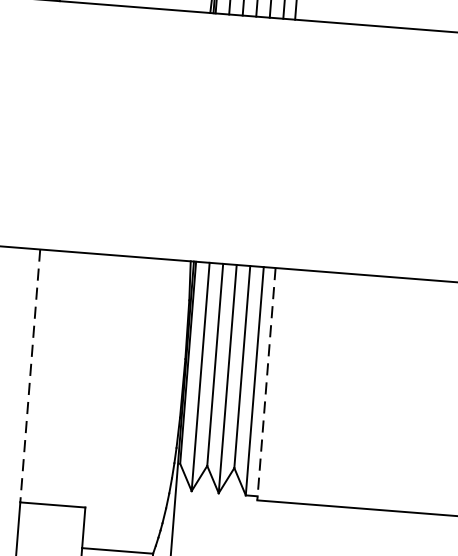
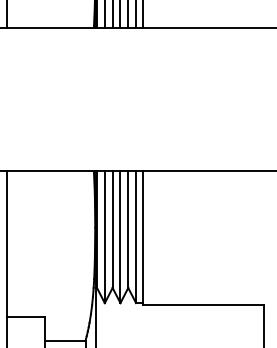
line: (31, 376) -> (7, 244), dashed -> solid
line: (265, 384) -> (142, 238), dashed -> solid

